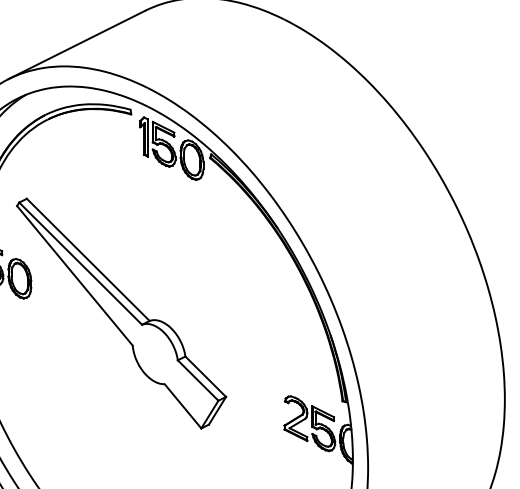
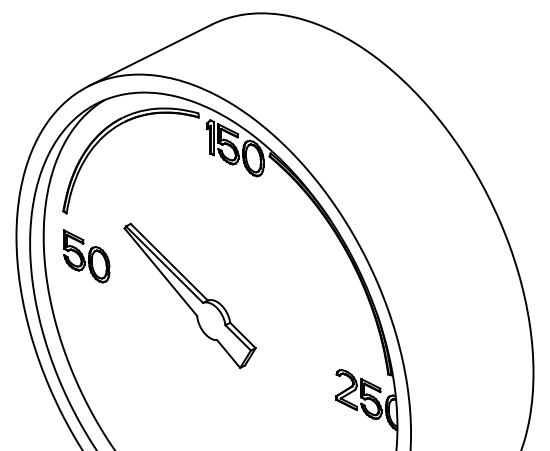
part: (120, 313) -> (189, 295), size x0.7

